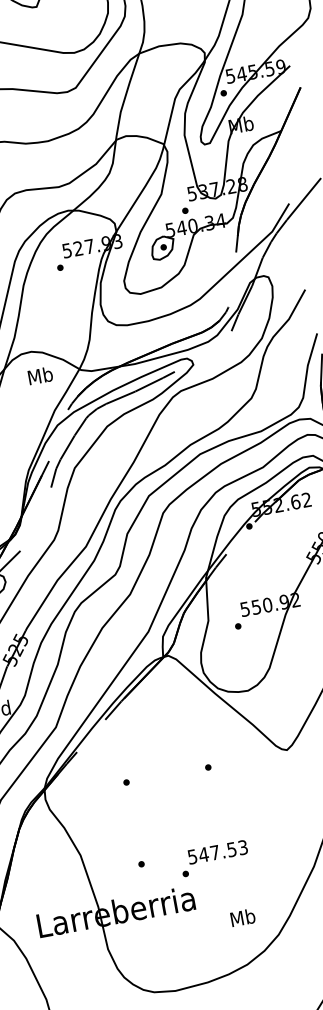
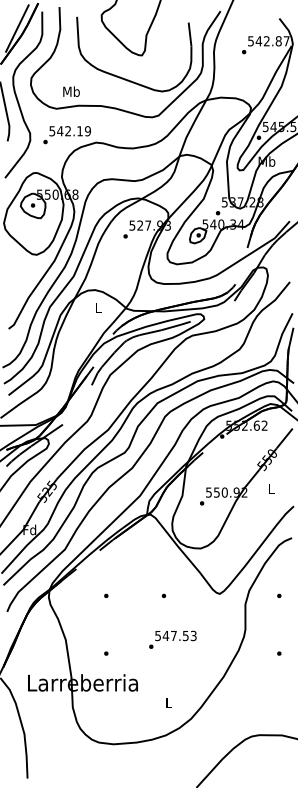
text: (40, 375) -> (98, 307), Mb -> L
text: (213, 858) -> (172, 639), moved
text: (242, 917) -> (168, 702), Mb -> L

